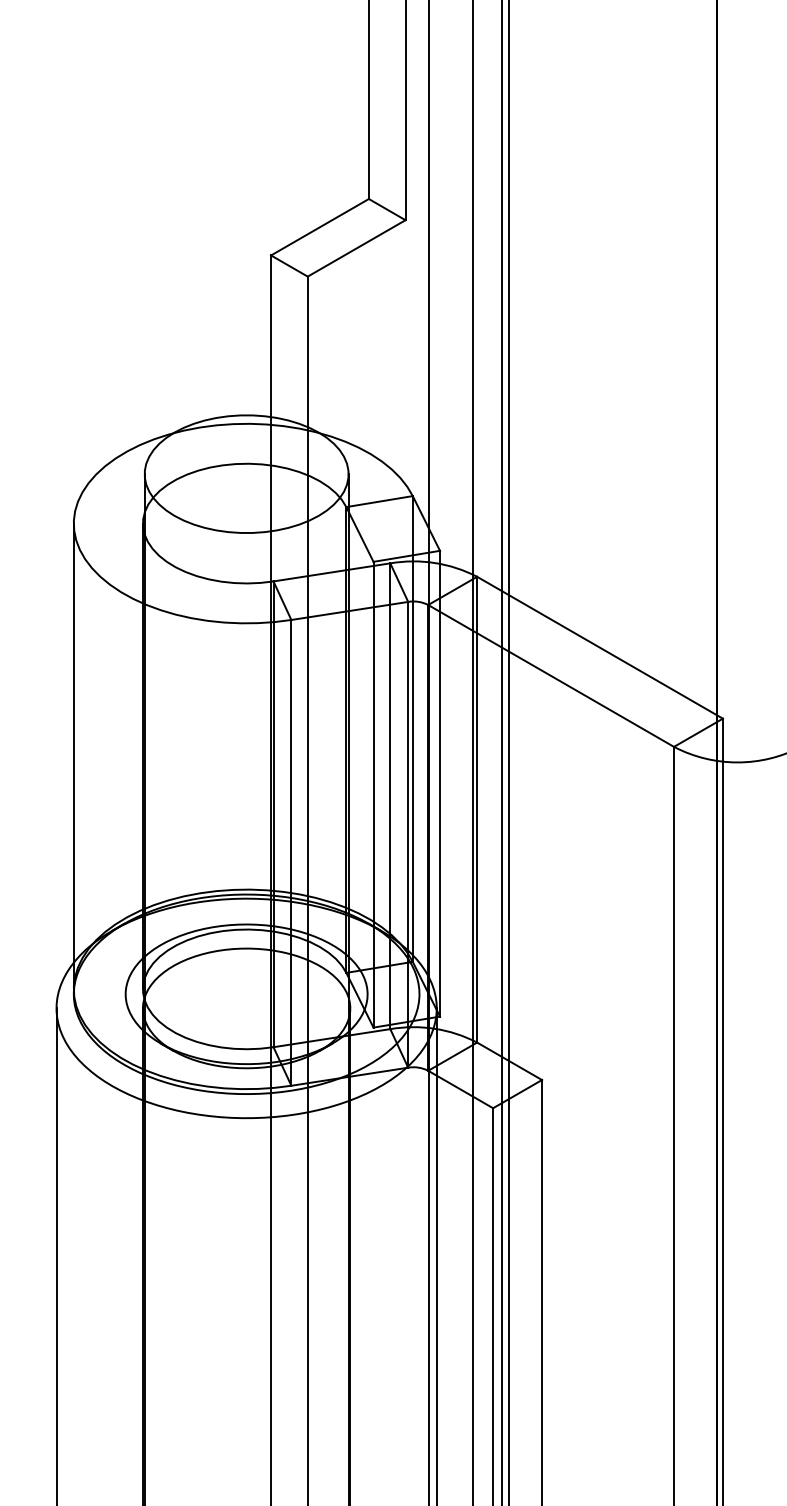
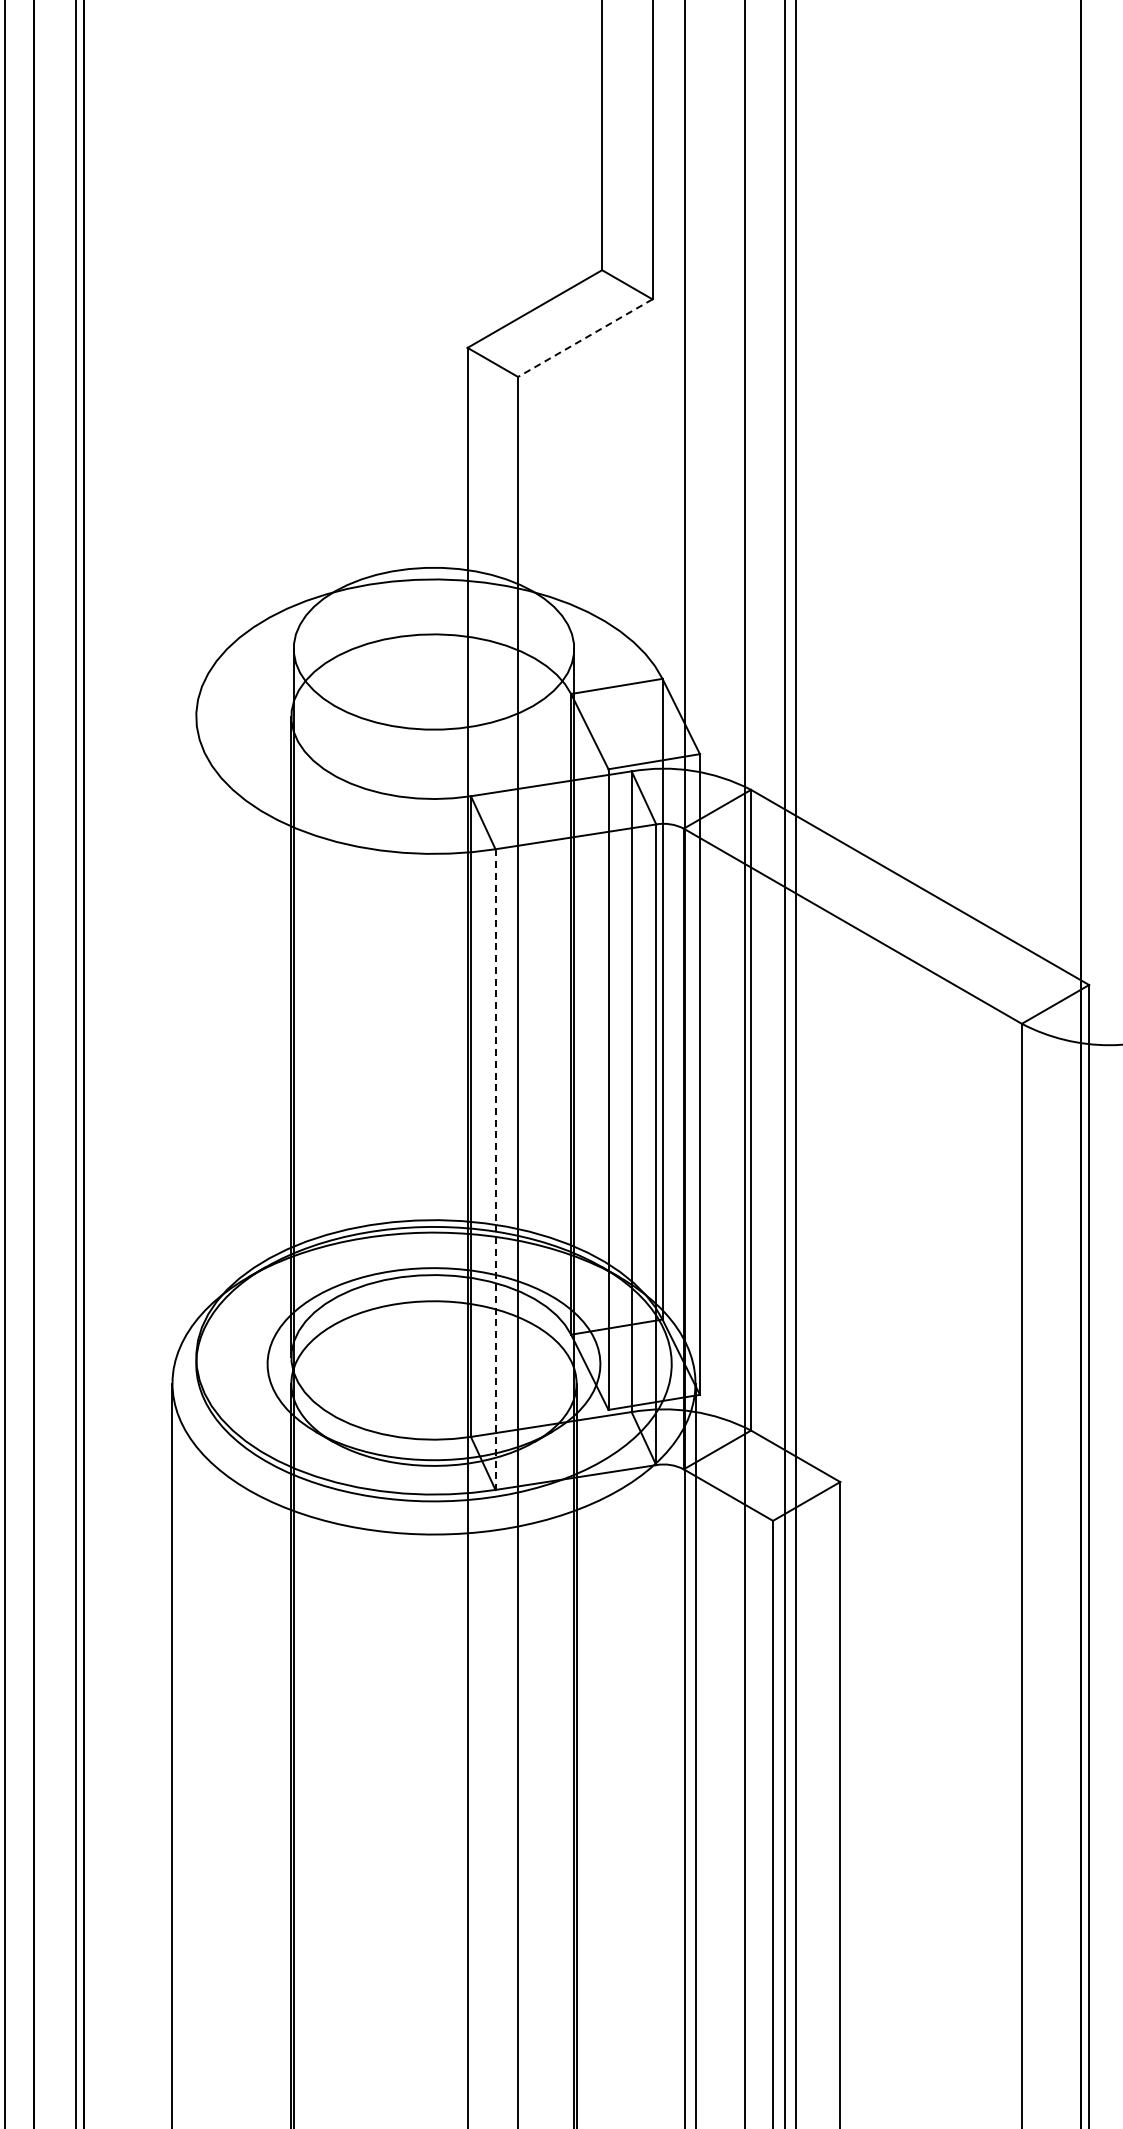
line: (356, 248) -> (585, 338), solid -> dashed
line: (73, 756) -> (196, 1036), removed
line: (291, 853) -> (495, 1170), solid -> dashed

